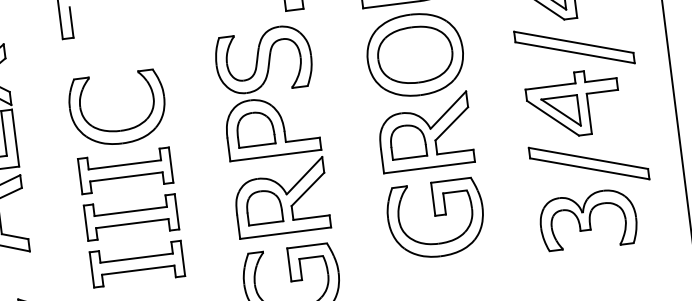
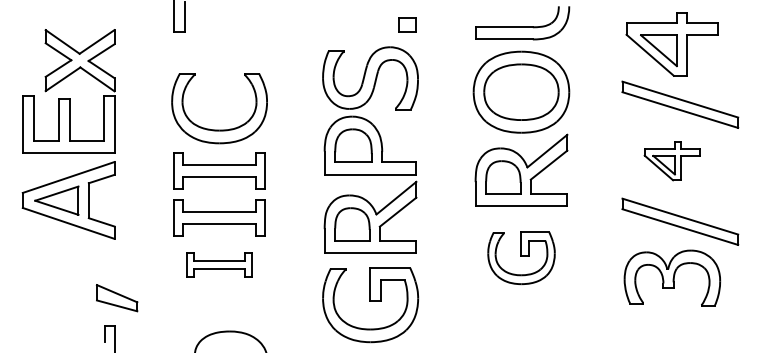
part: (572, 104) -> (671, 161), size x0.6
part: (436, 219) -> (521, 258), size x0.7
part: (137, 263) -> (219, 264), size x0.7

